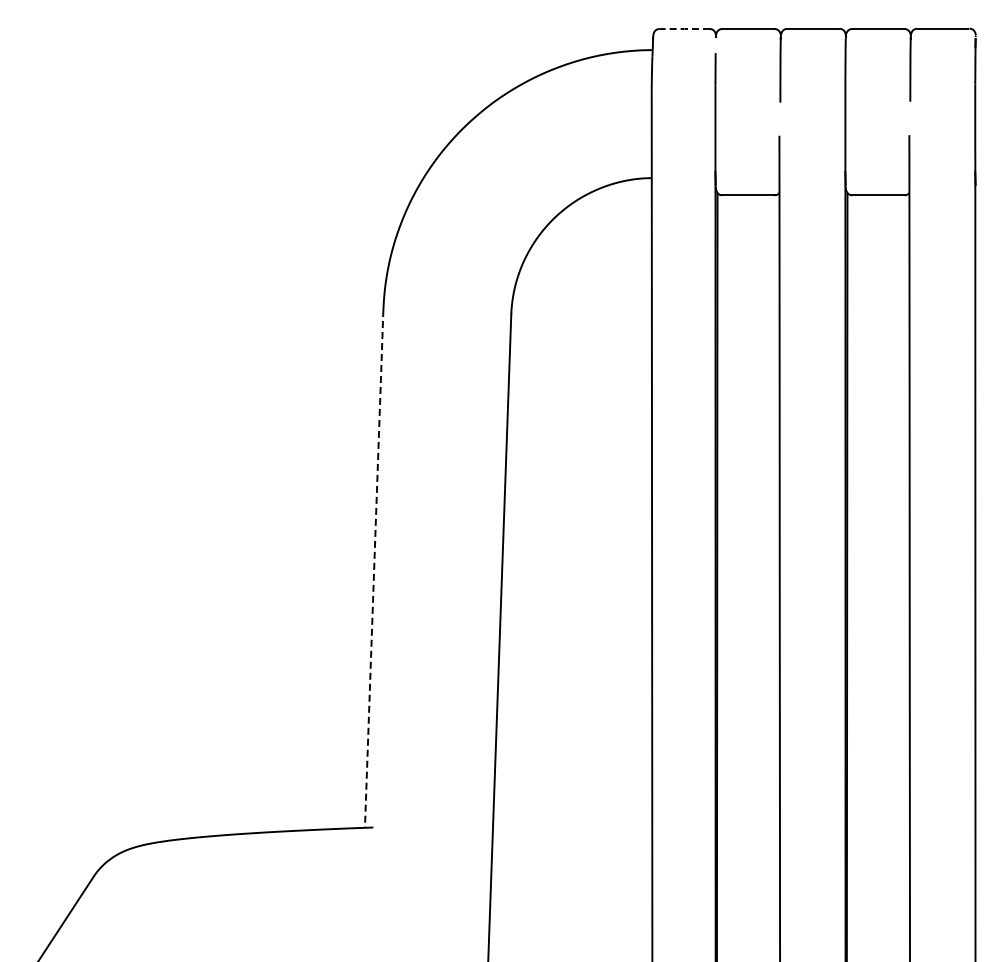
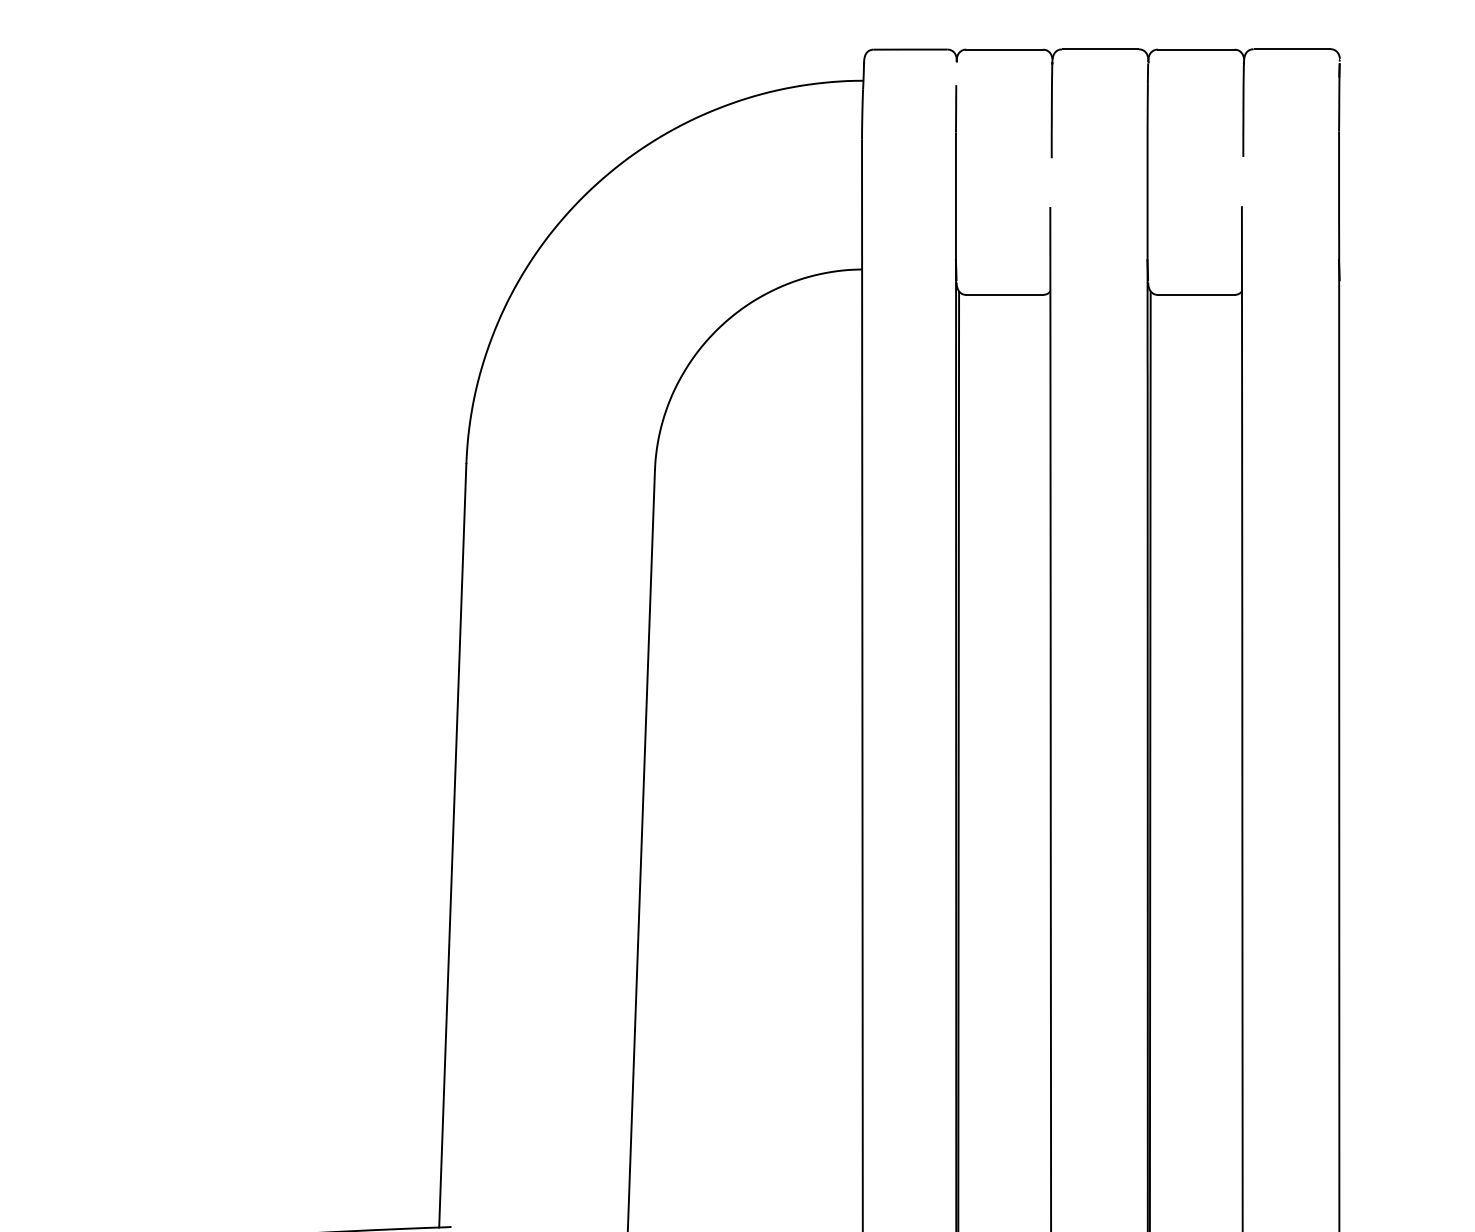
line: (684, 28) -> (910, 48), dashed -> solid
line: (374, 569) -> (453, 846), dashed -> solid

